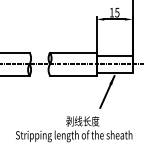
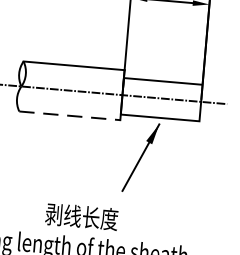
line: (73, 75) -> (70, 115), solid -> dashed

